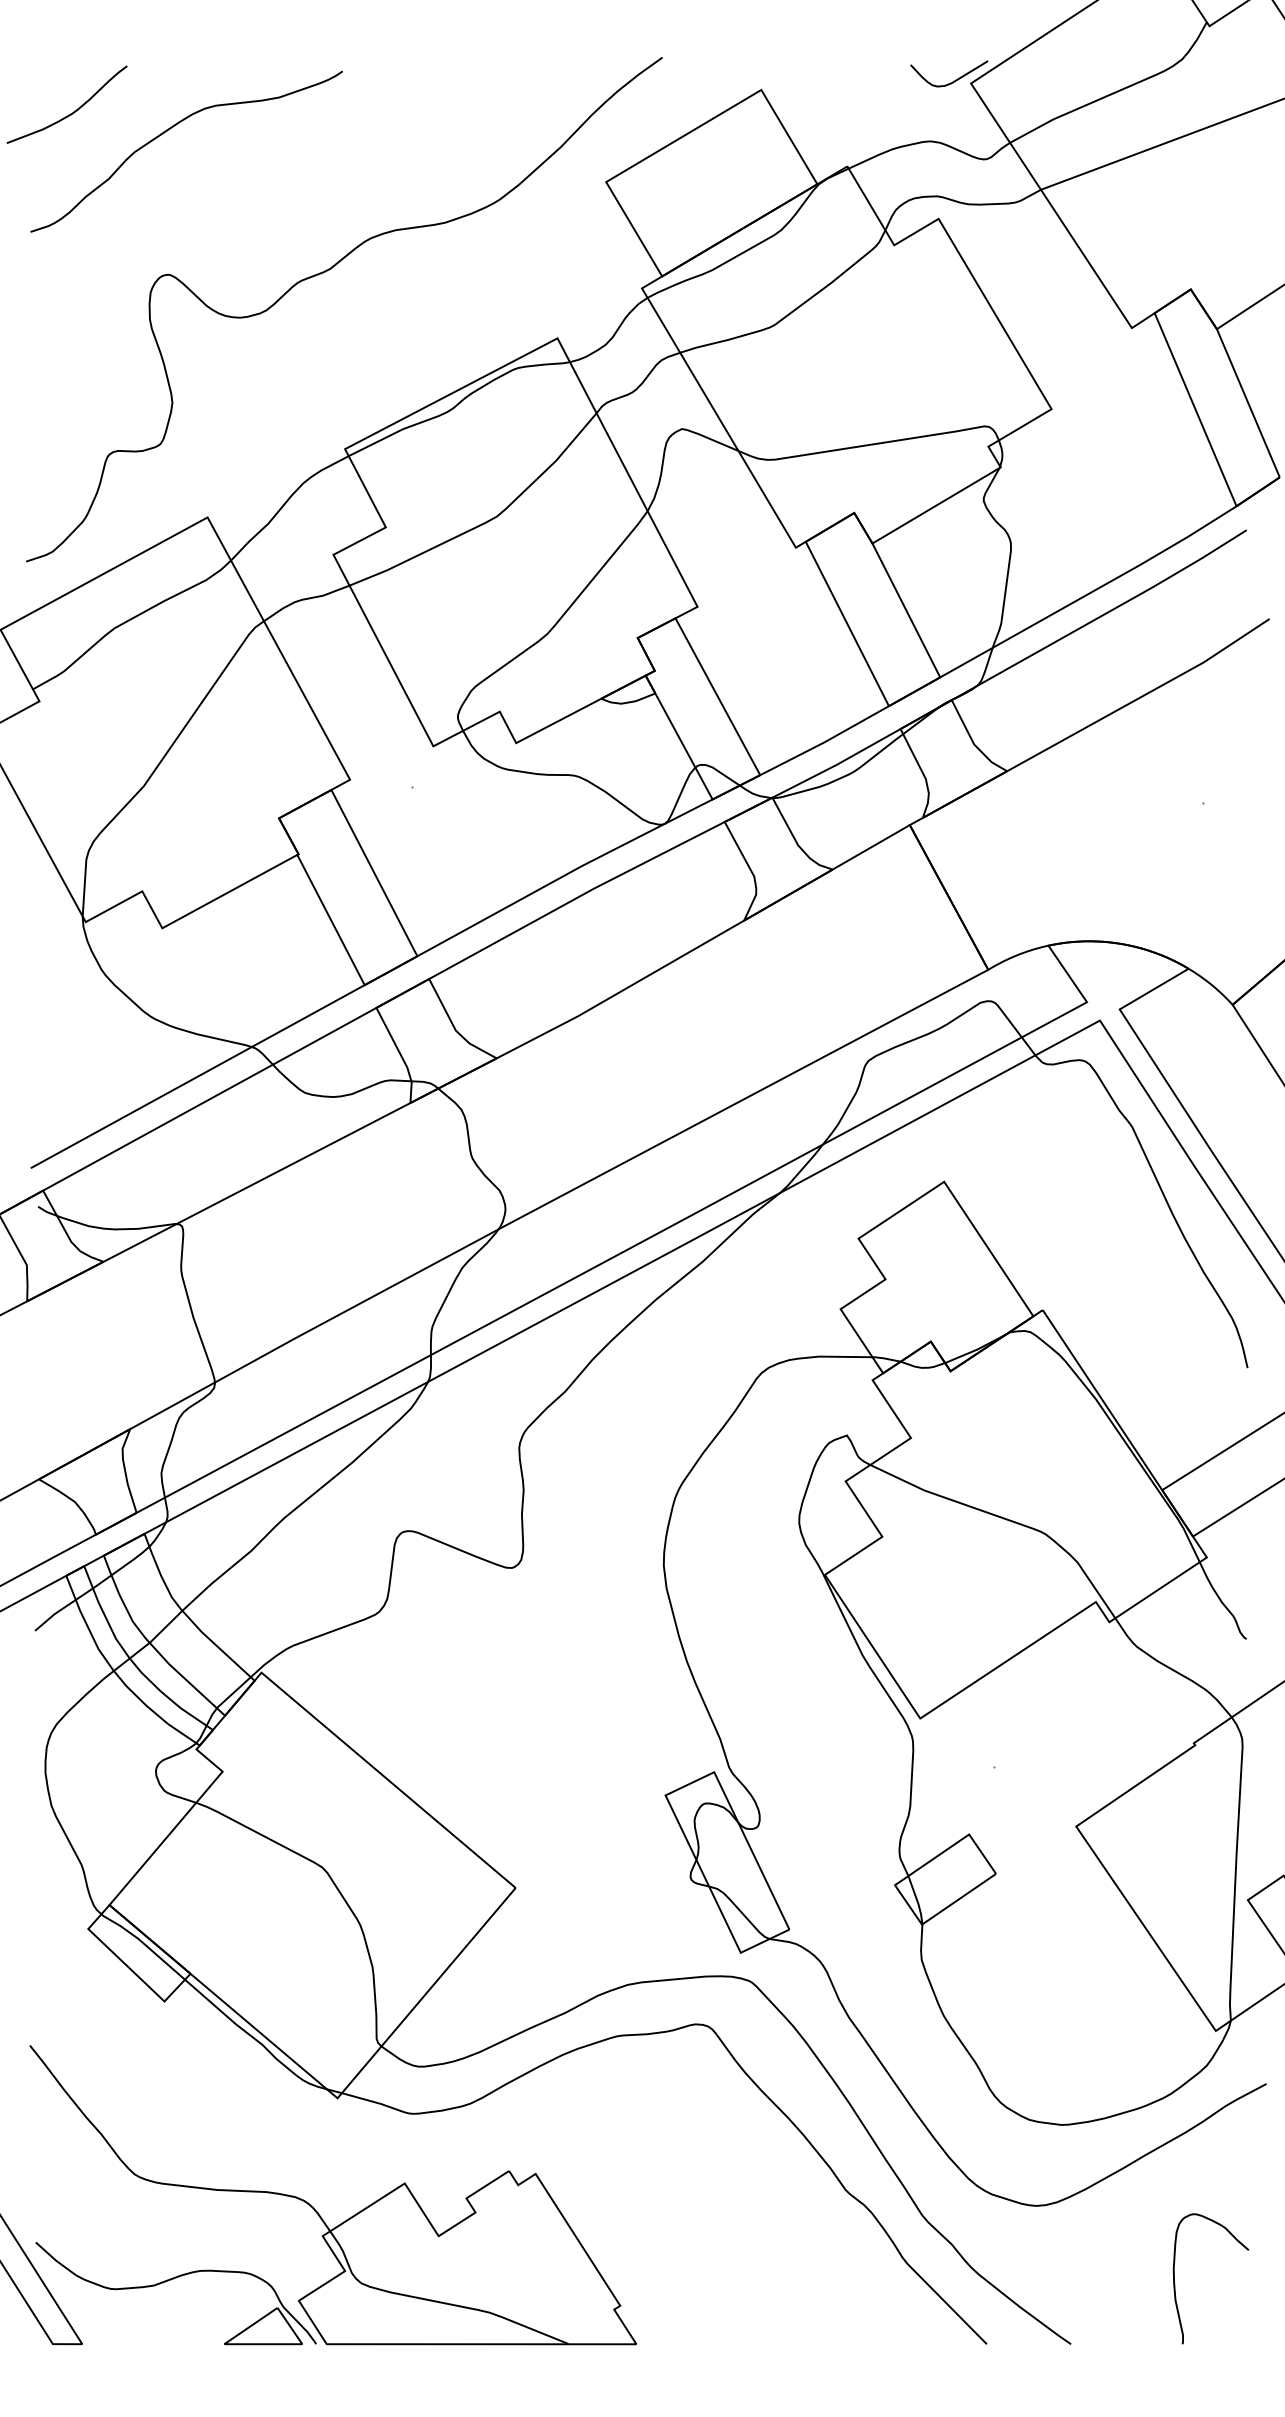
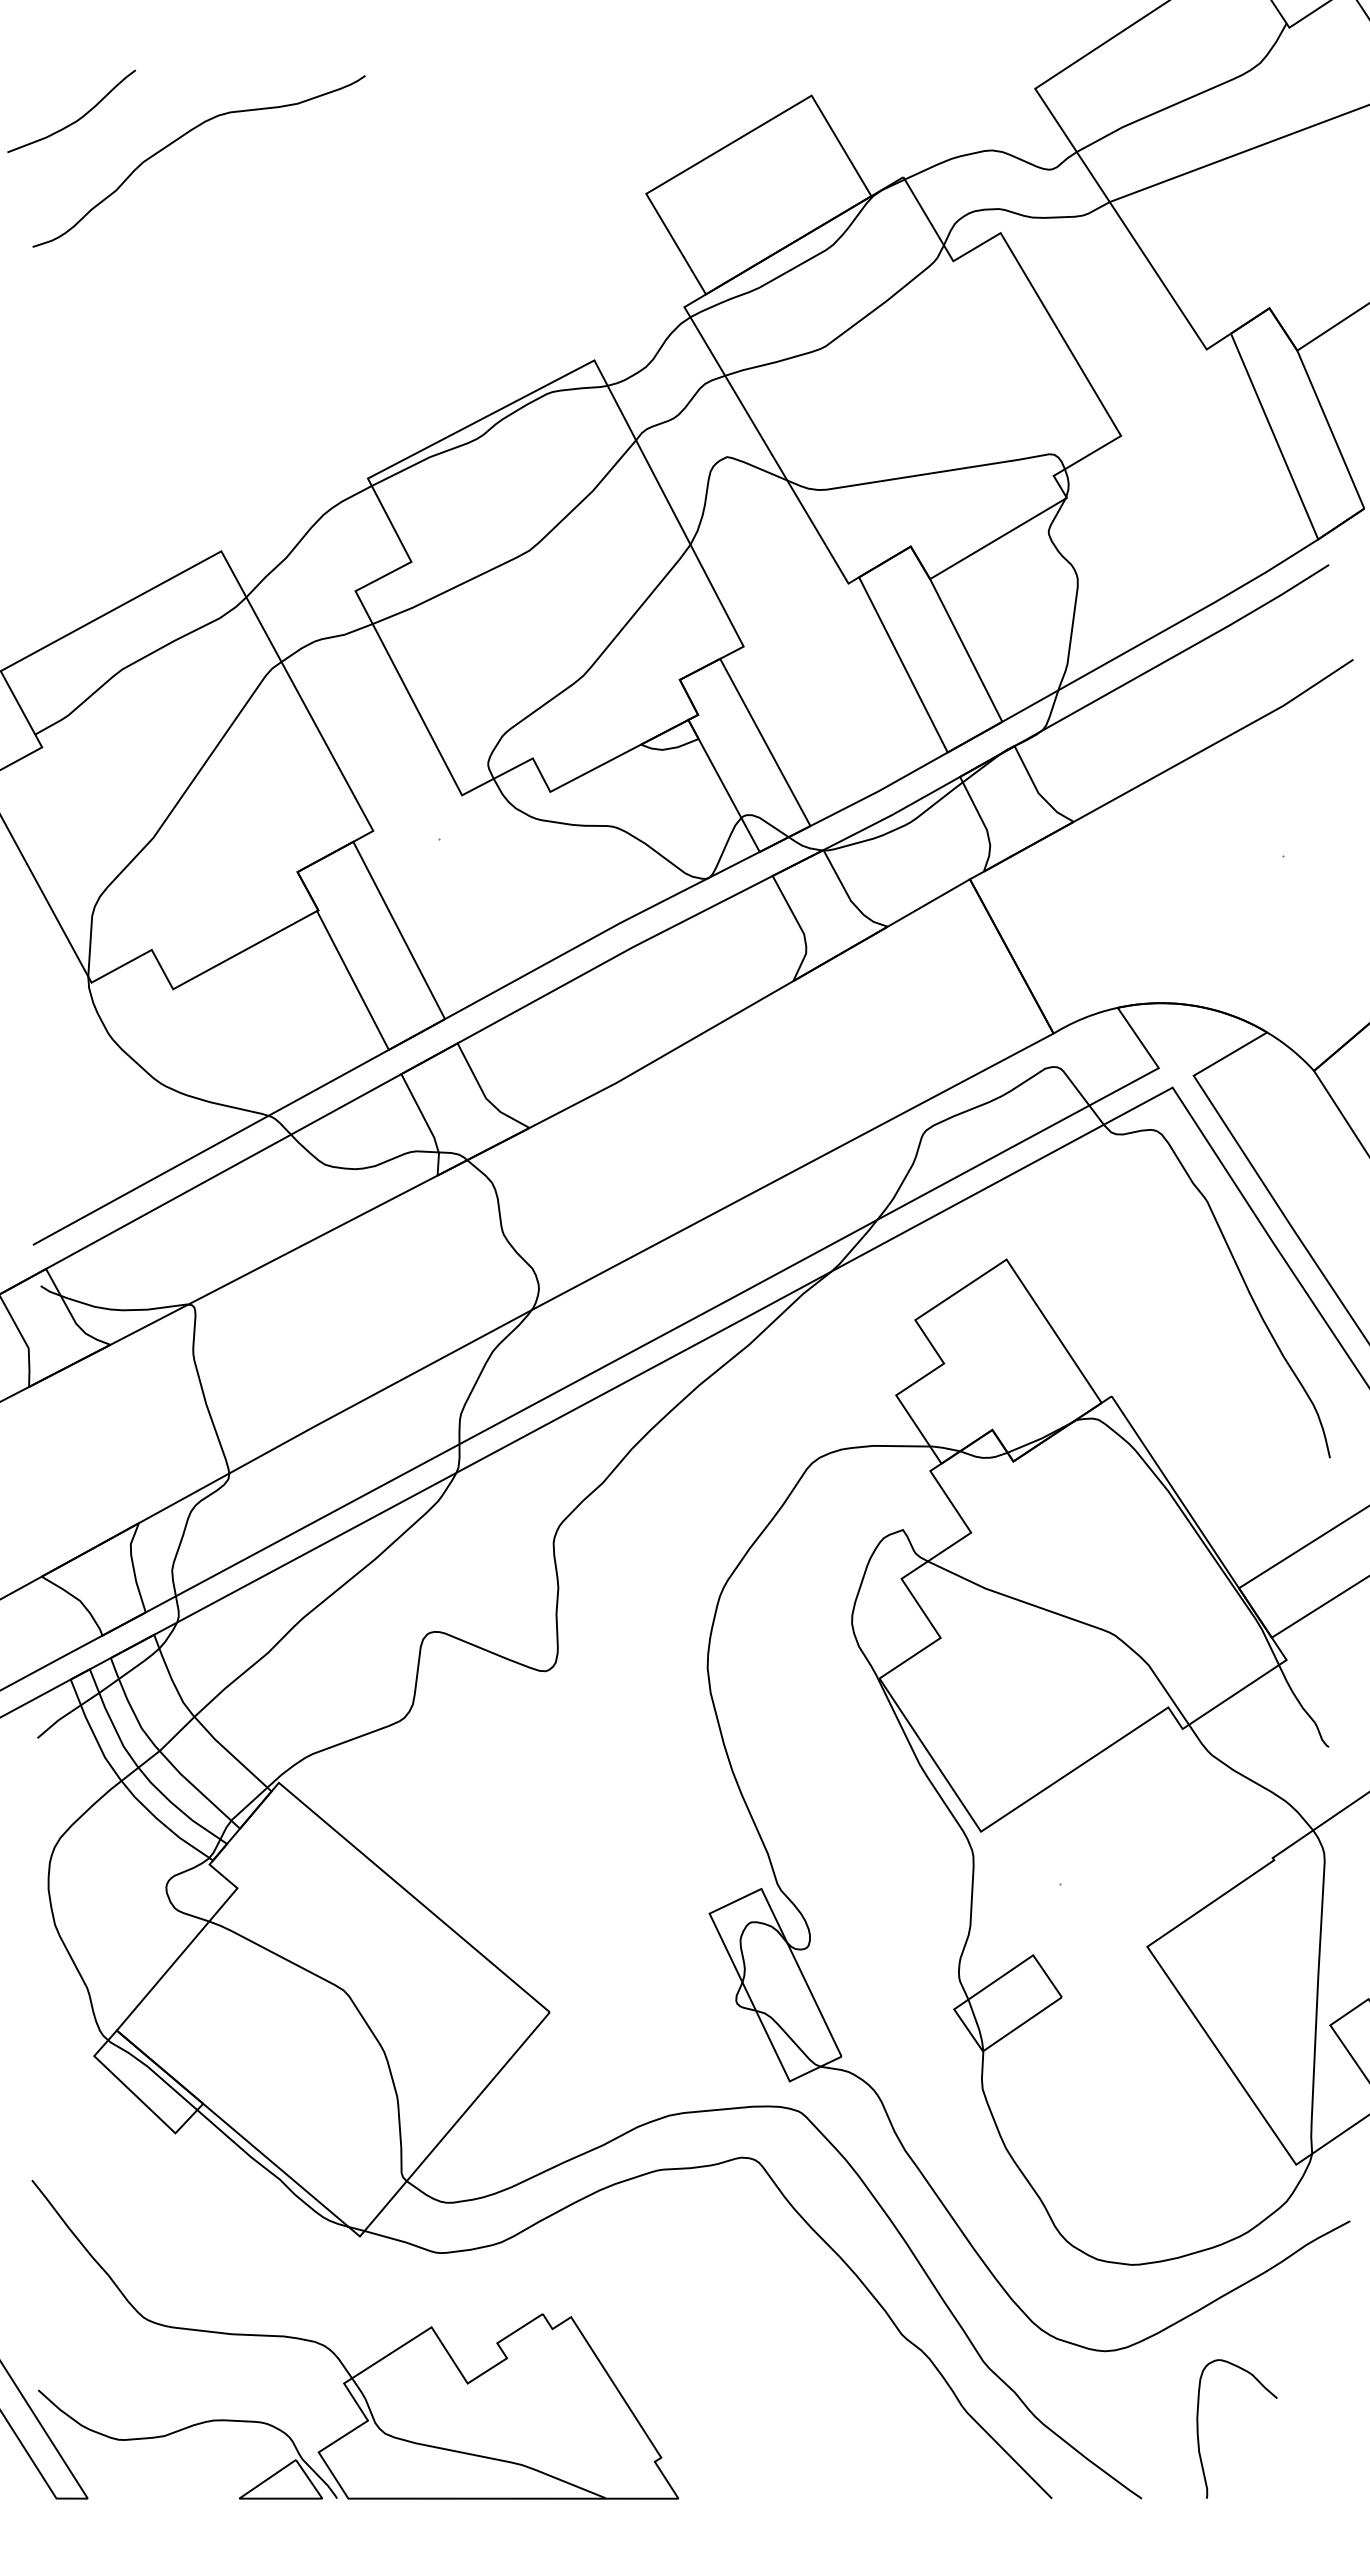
curve: (952, 81) -> (1015, 86), removed
curve: (326, 271) -> (348, 289), removed
curve: (1174, 2278) -> (1198, 2428), moved

